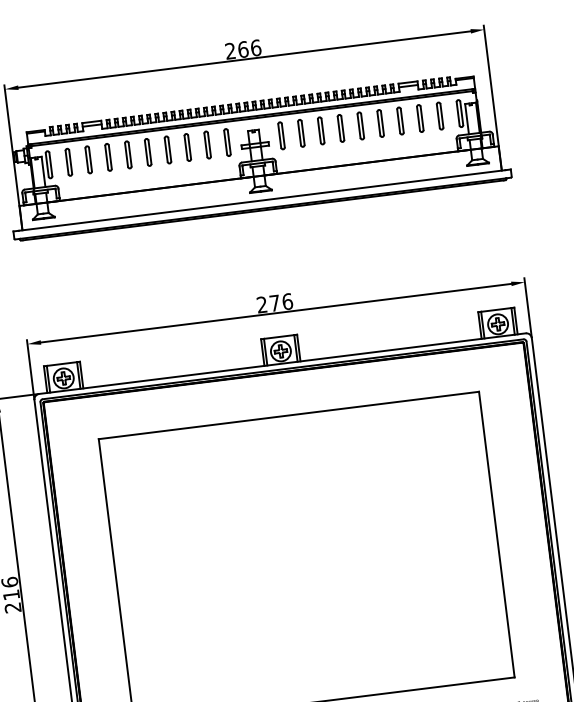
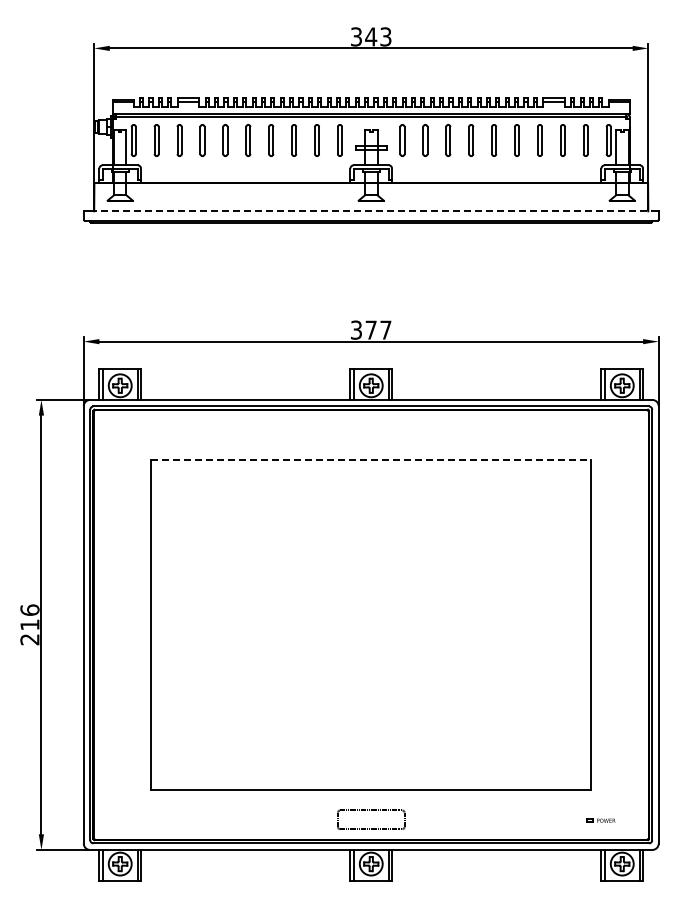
text: (243, 49) -> (371, 36), 266 -> 343
line: (262, 200) -> (371, 211), solid -> dashed
text: (275, 302) -> (371, 329), 276 -> 377
line: (289, 415) -> (371, 459), solid -> dashed

